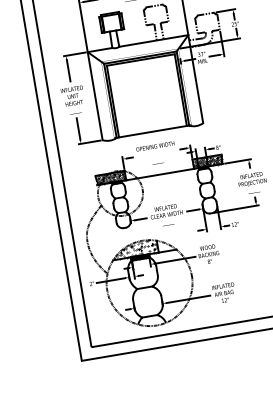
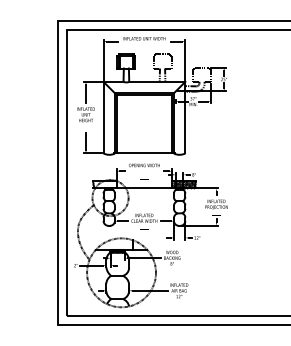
hatch: (110, 178) -> (104, 184), removed
hatch: (134, 248) -> (114, 243), removed

